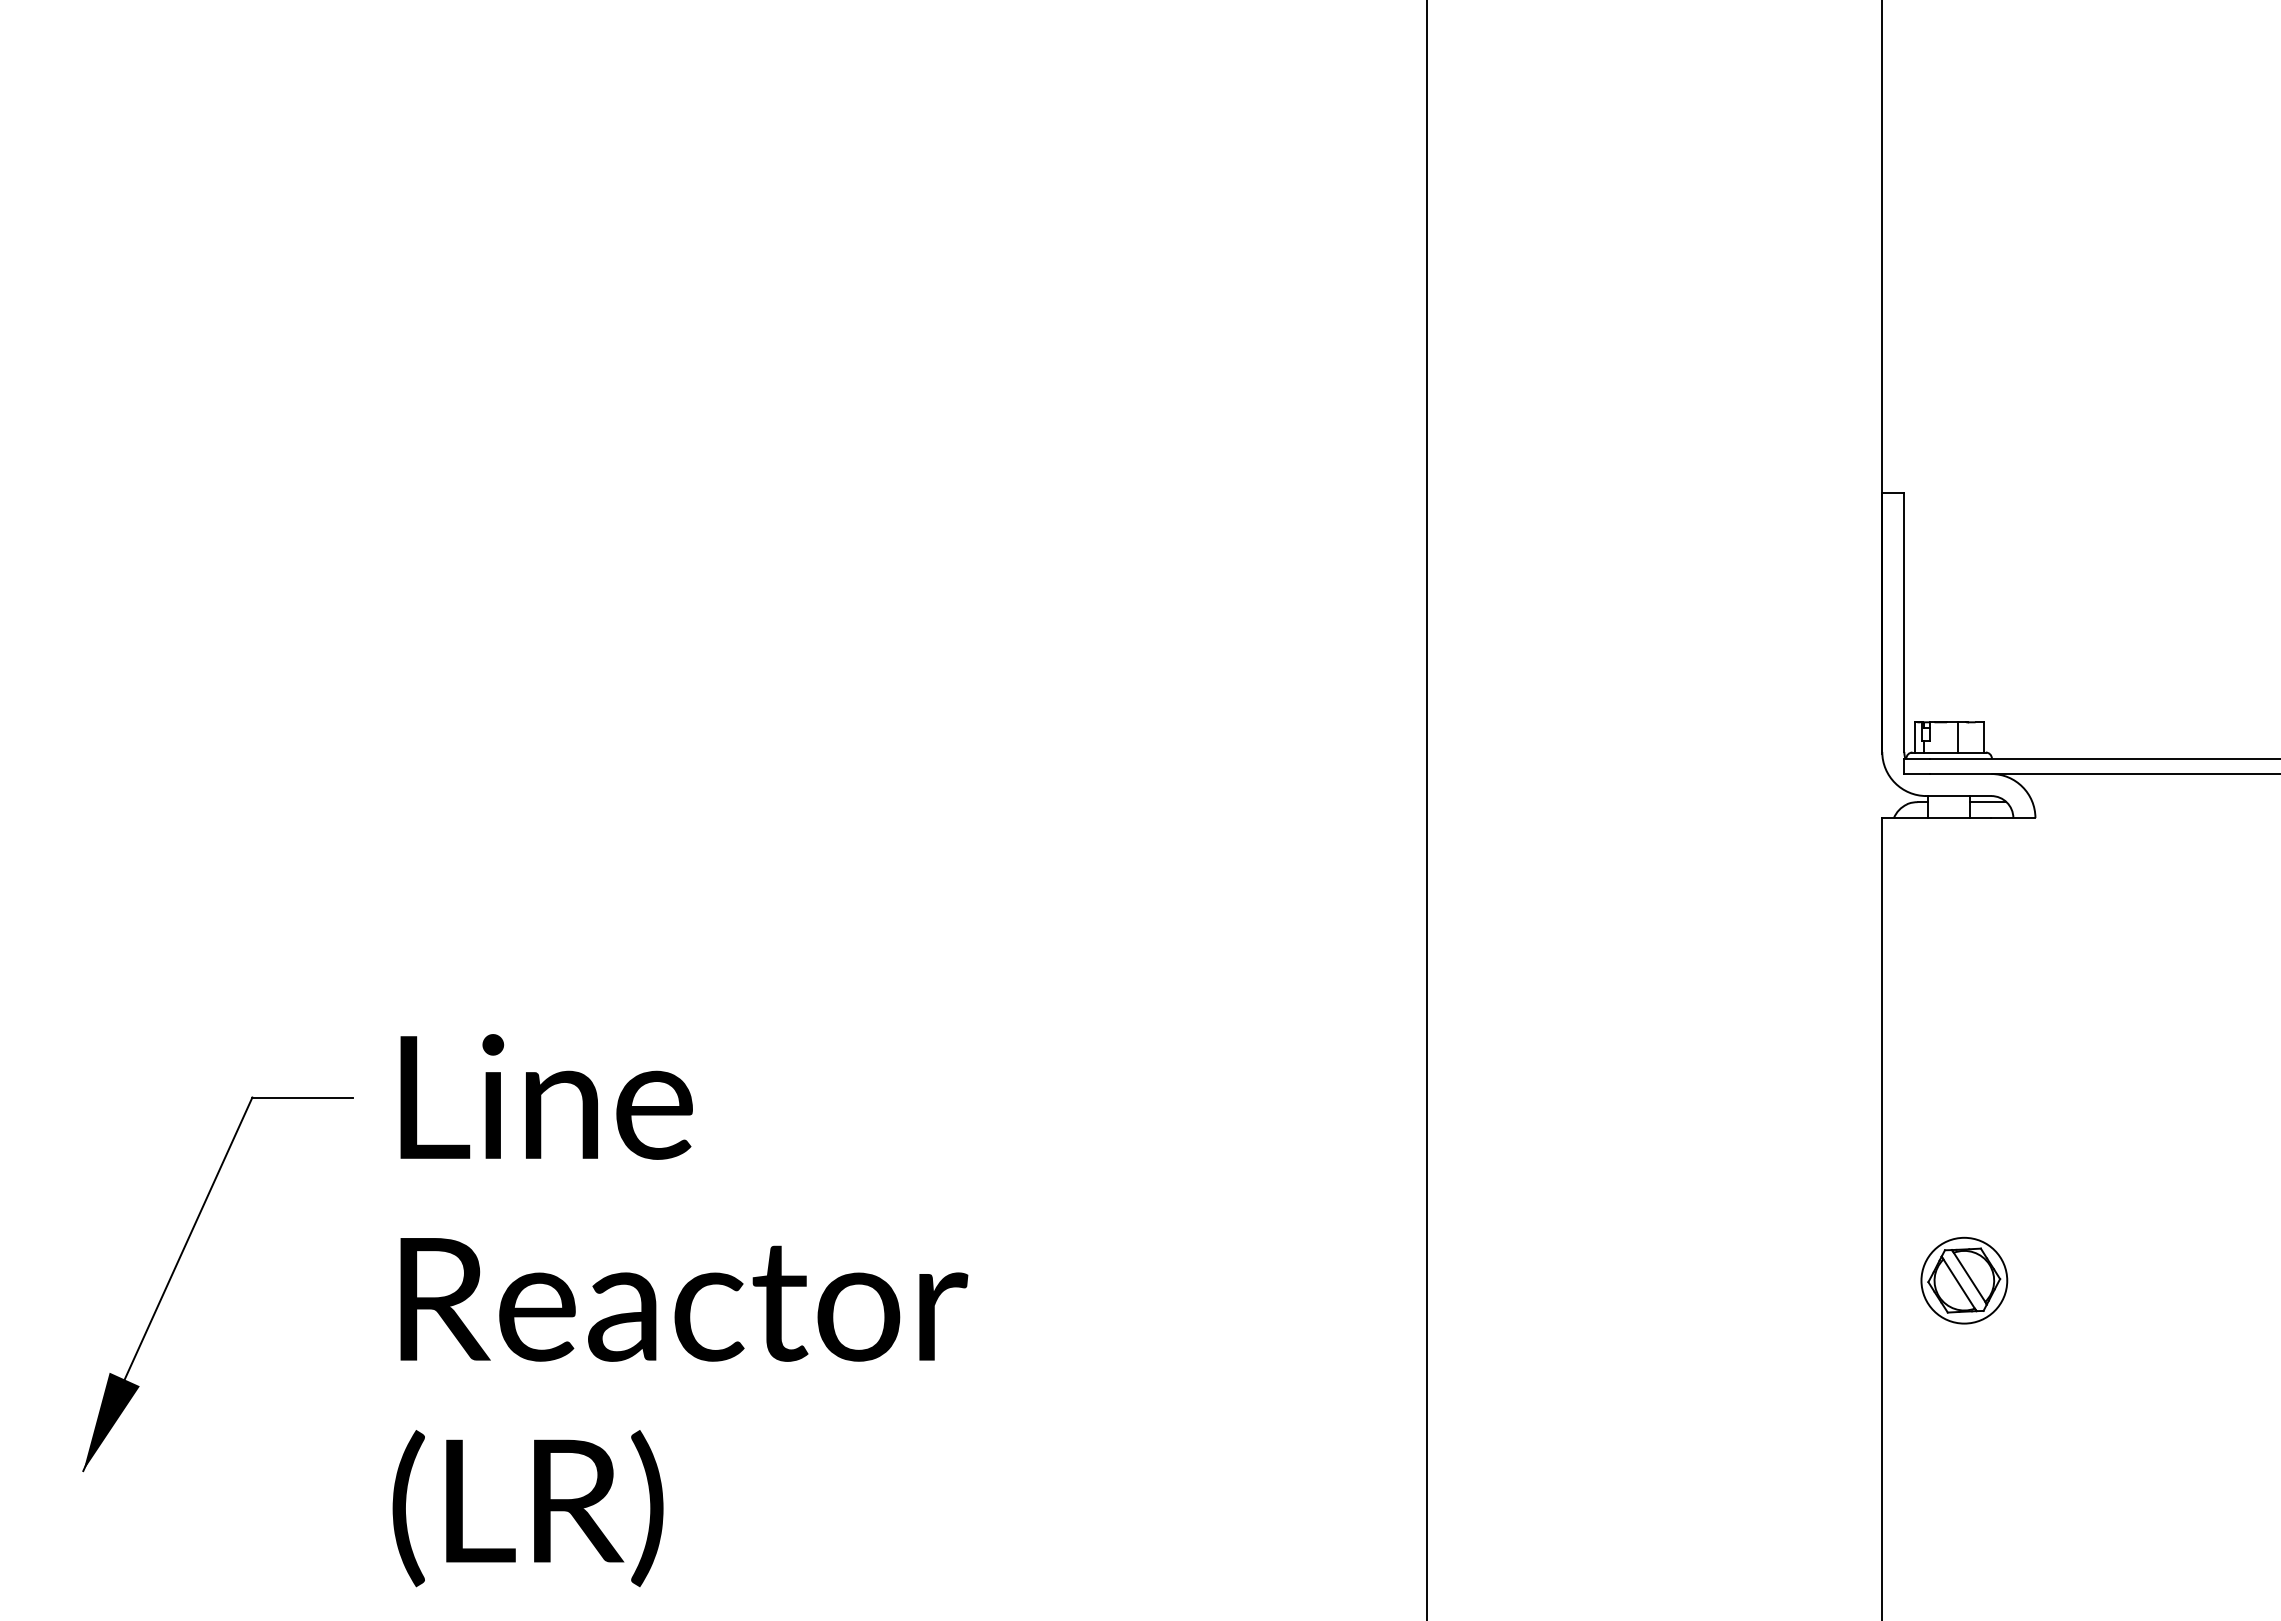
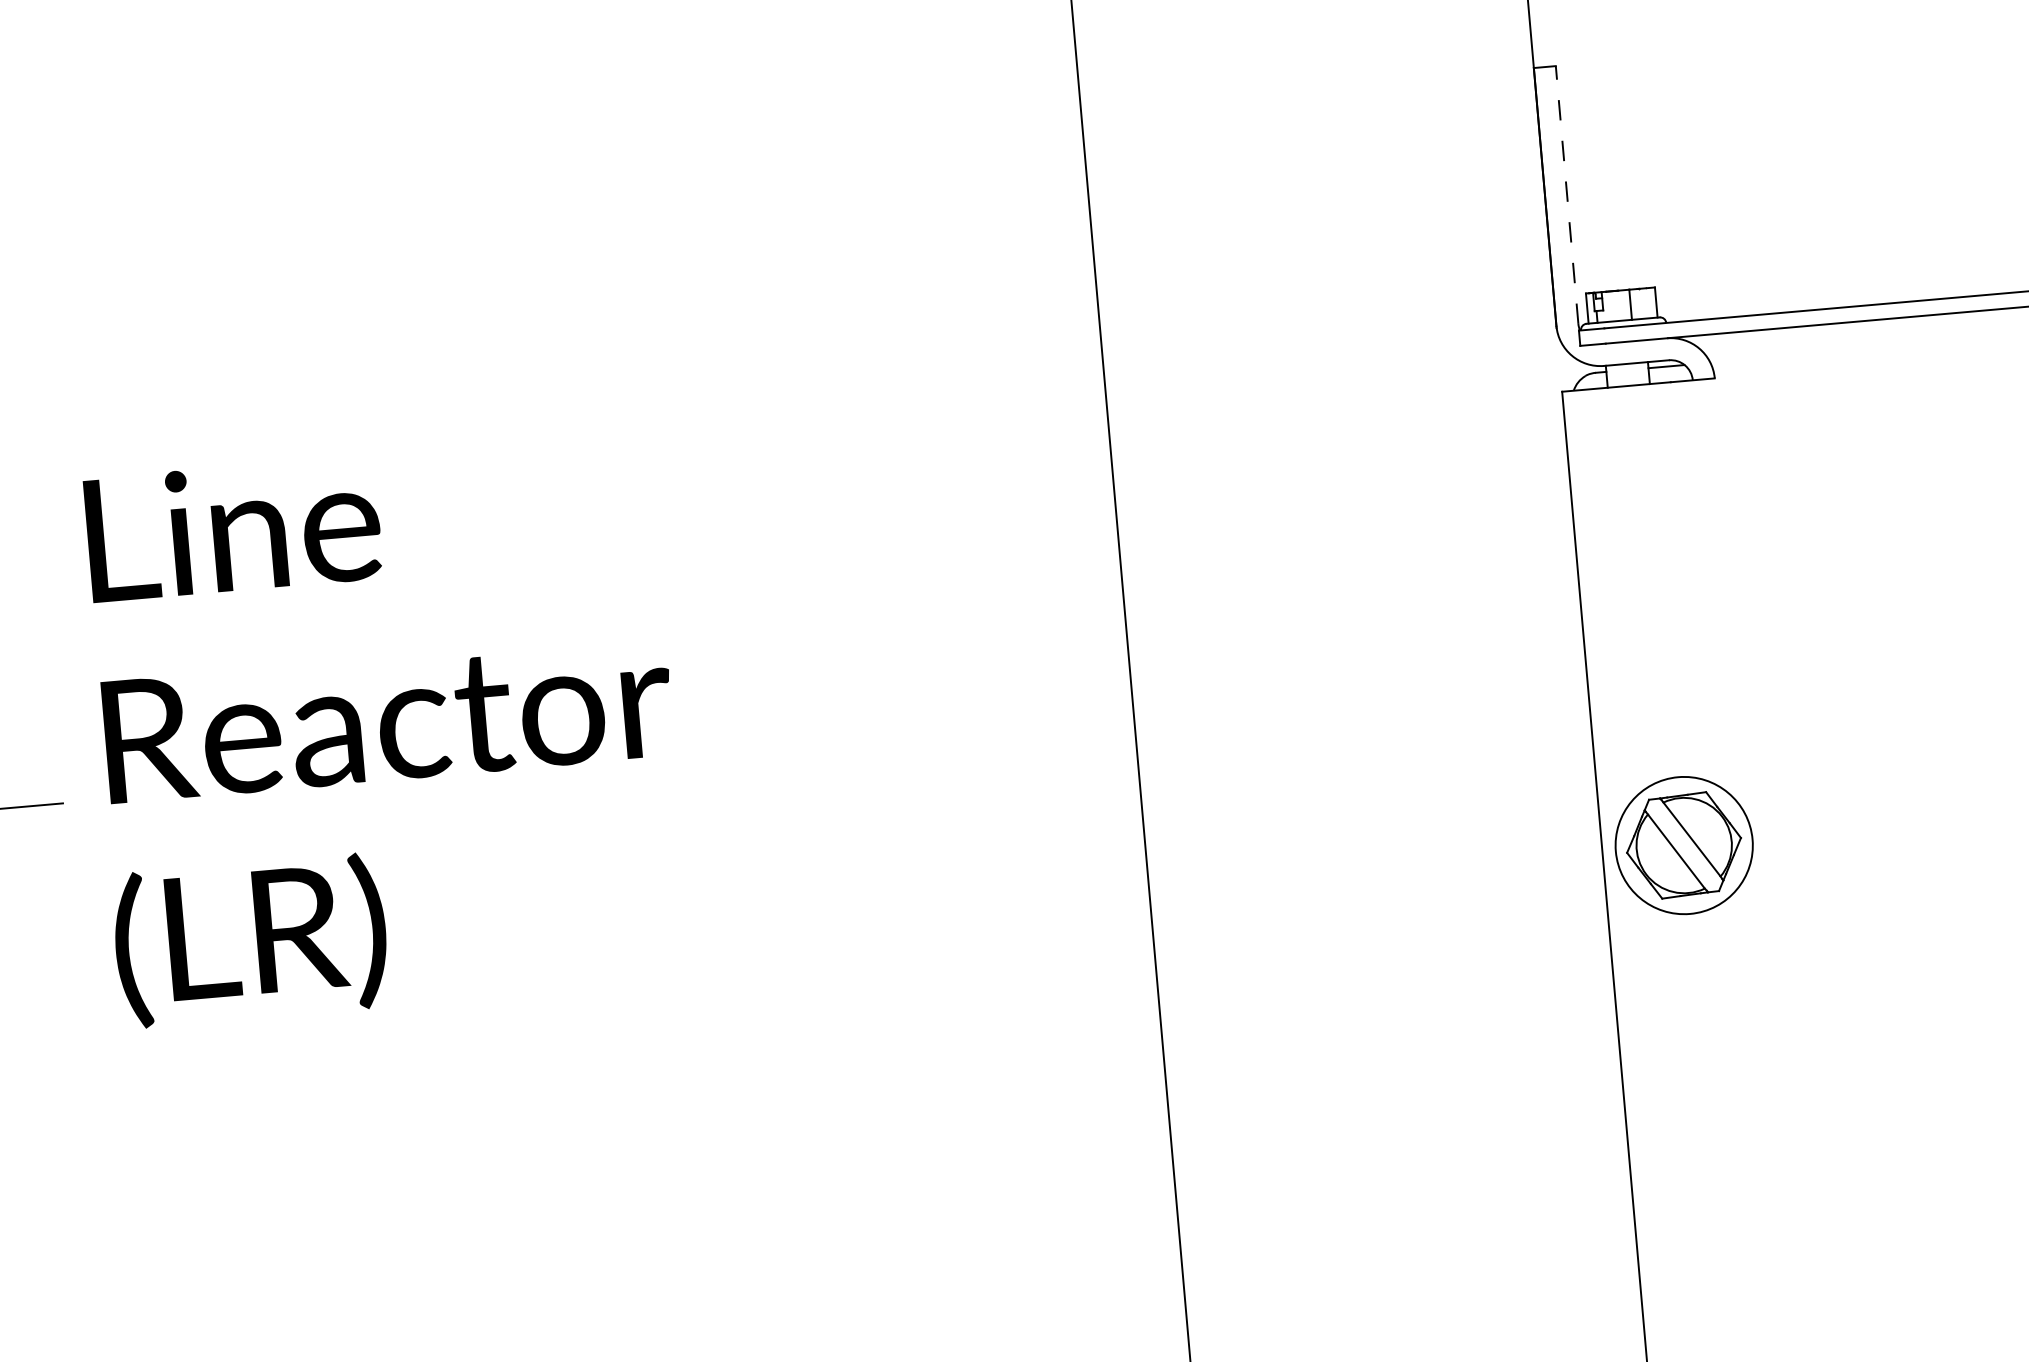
line: (1904, 622) -> (1567, 194), solid -> dashed
part: (1964, 1280) -> (1684, 845), size x1.6
text: (680, 1310) -> (385, 729), moved

